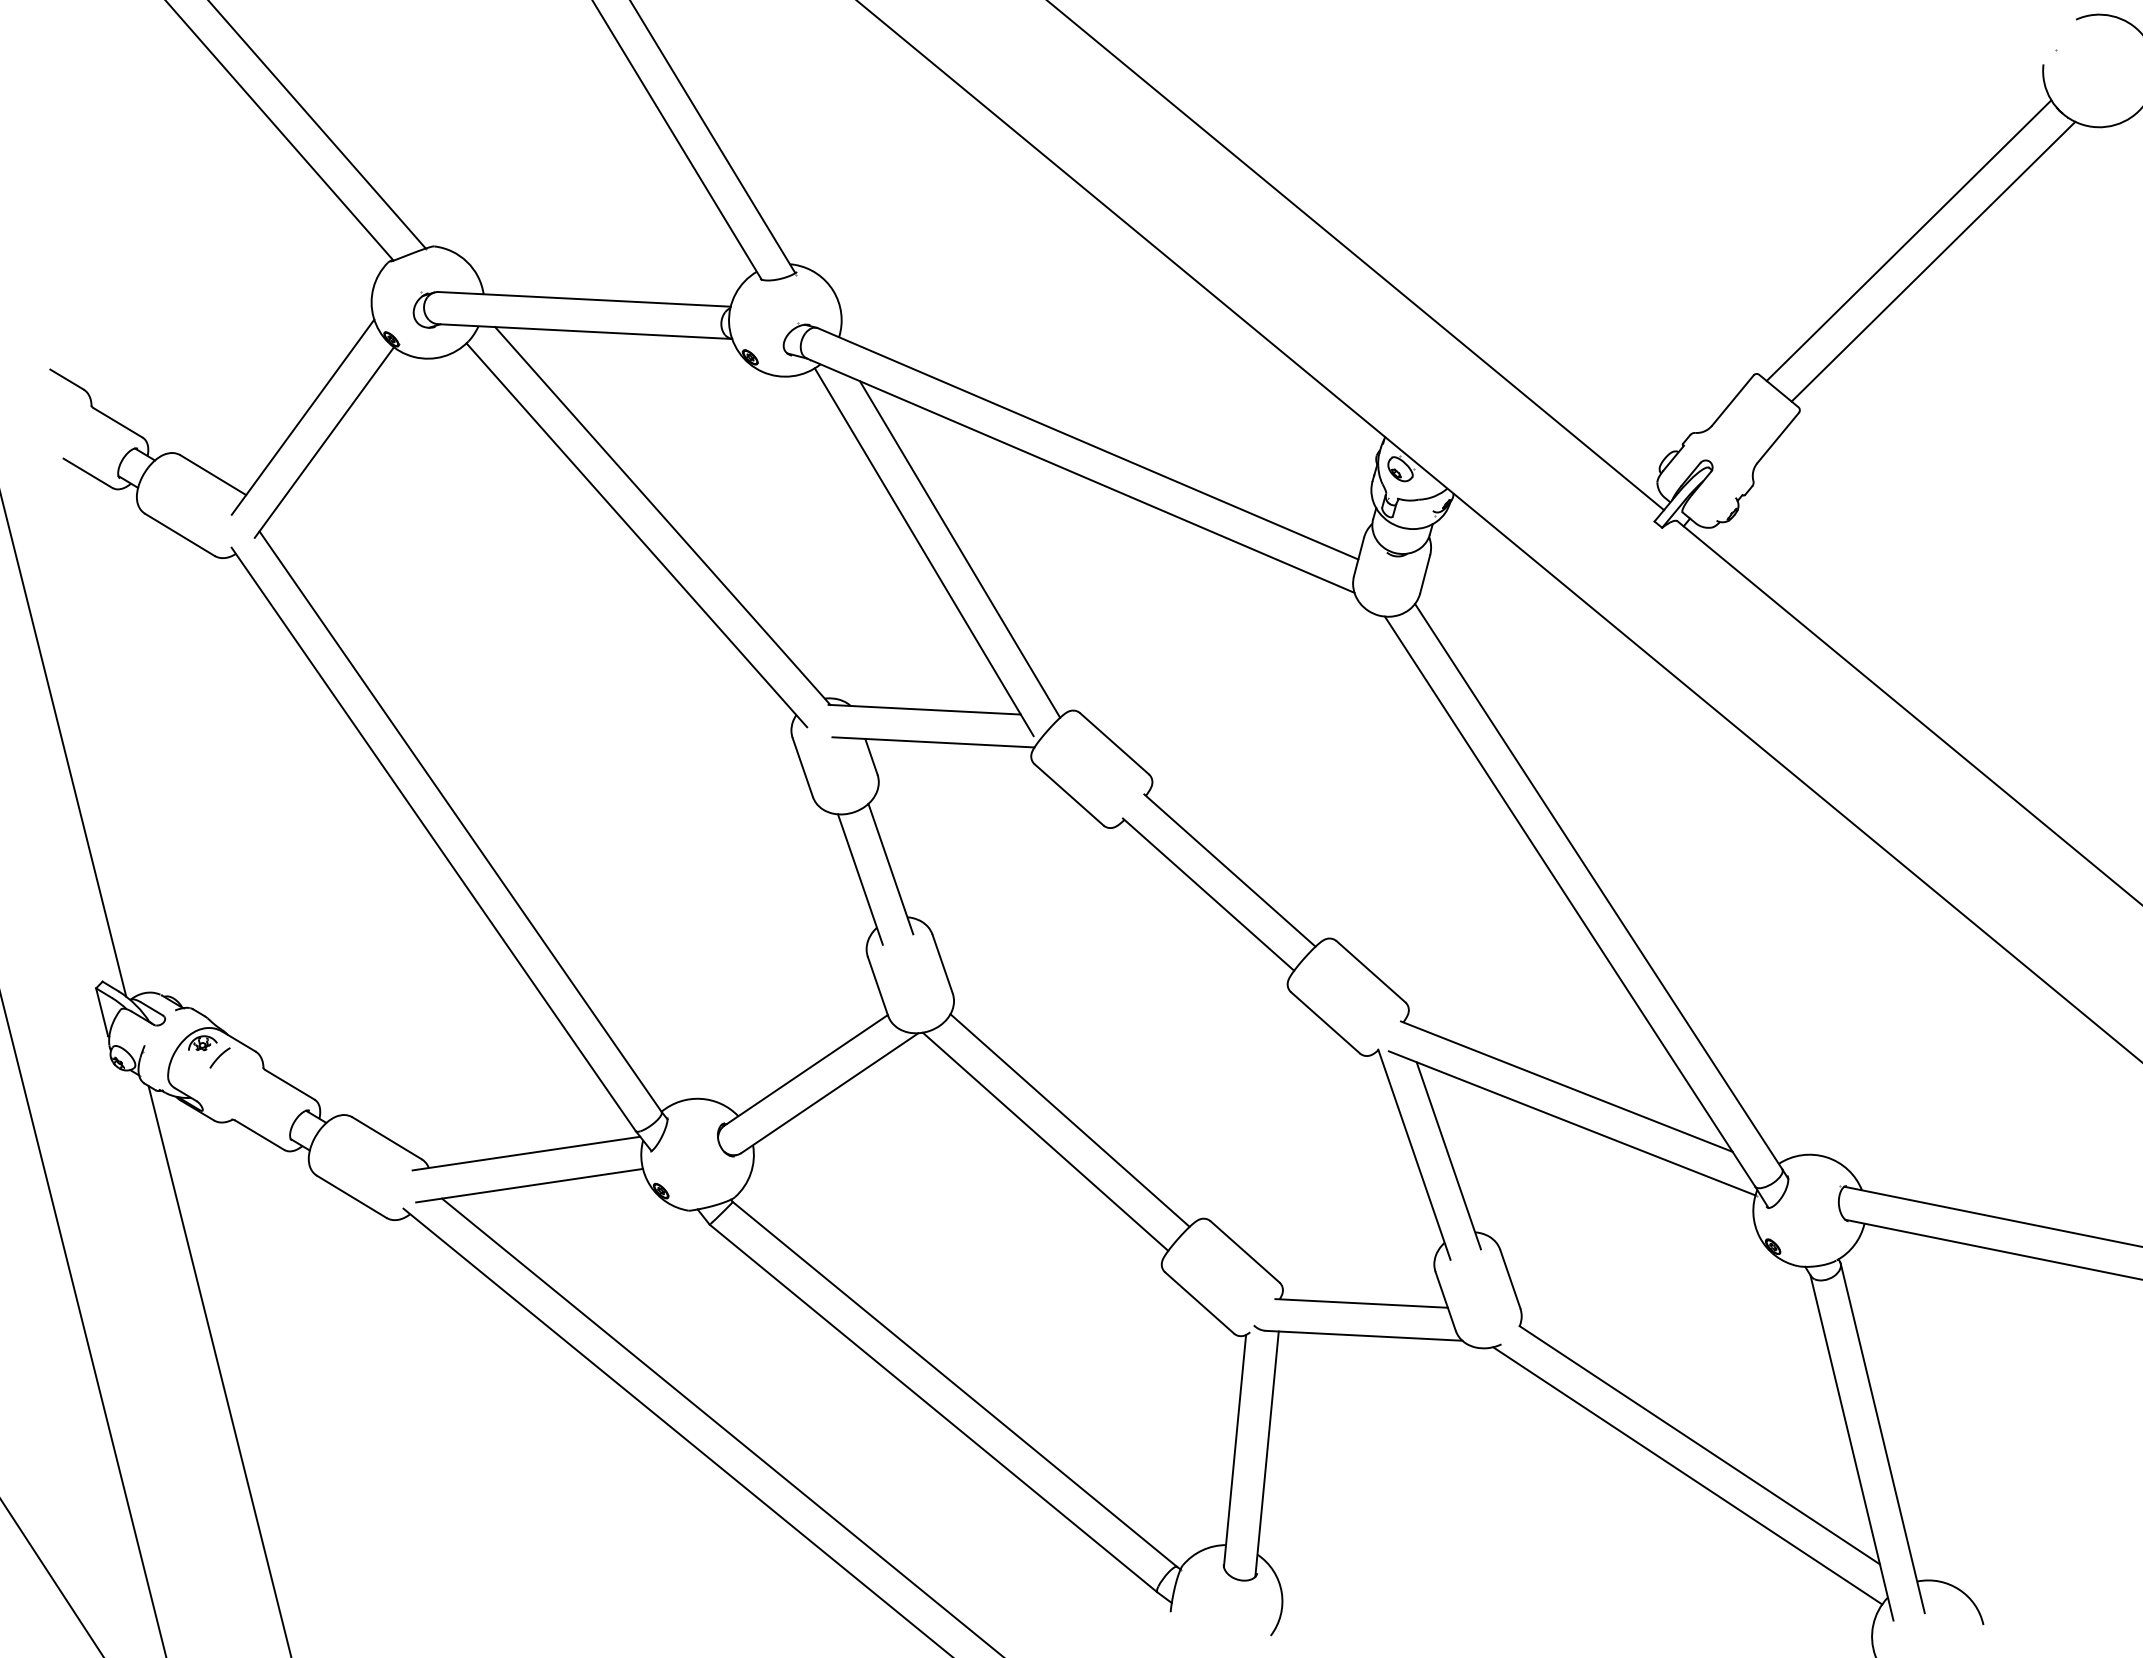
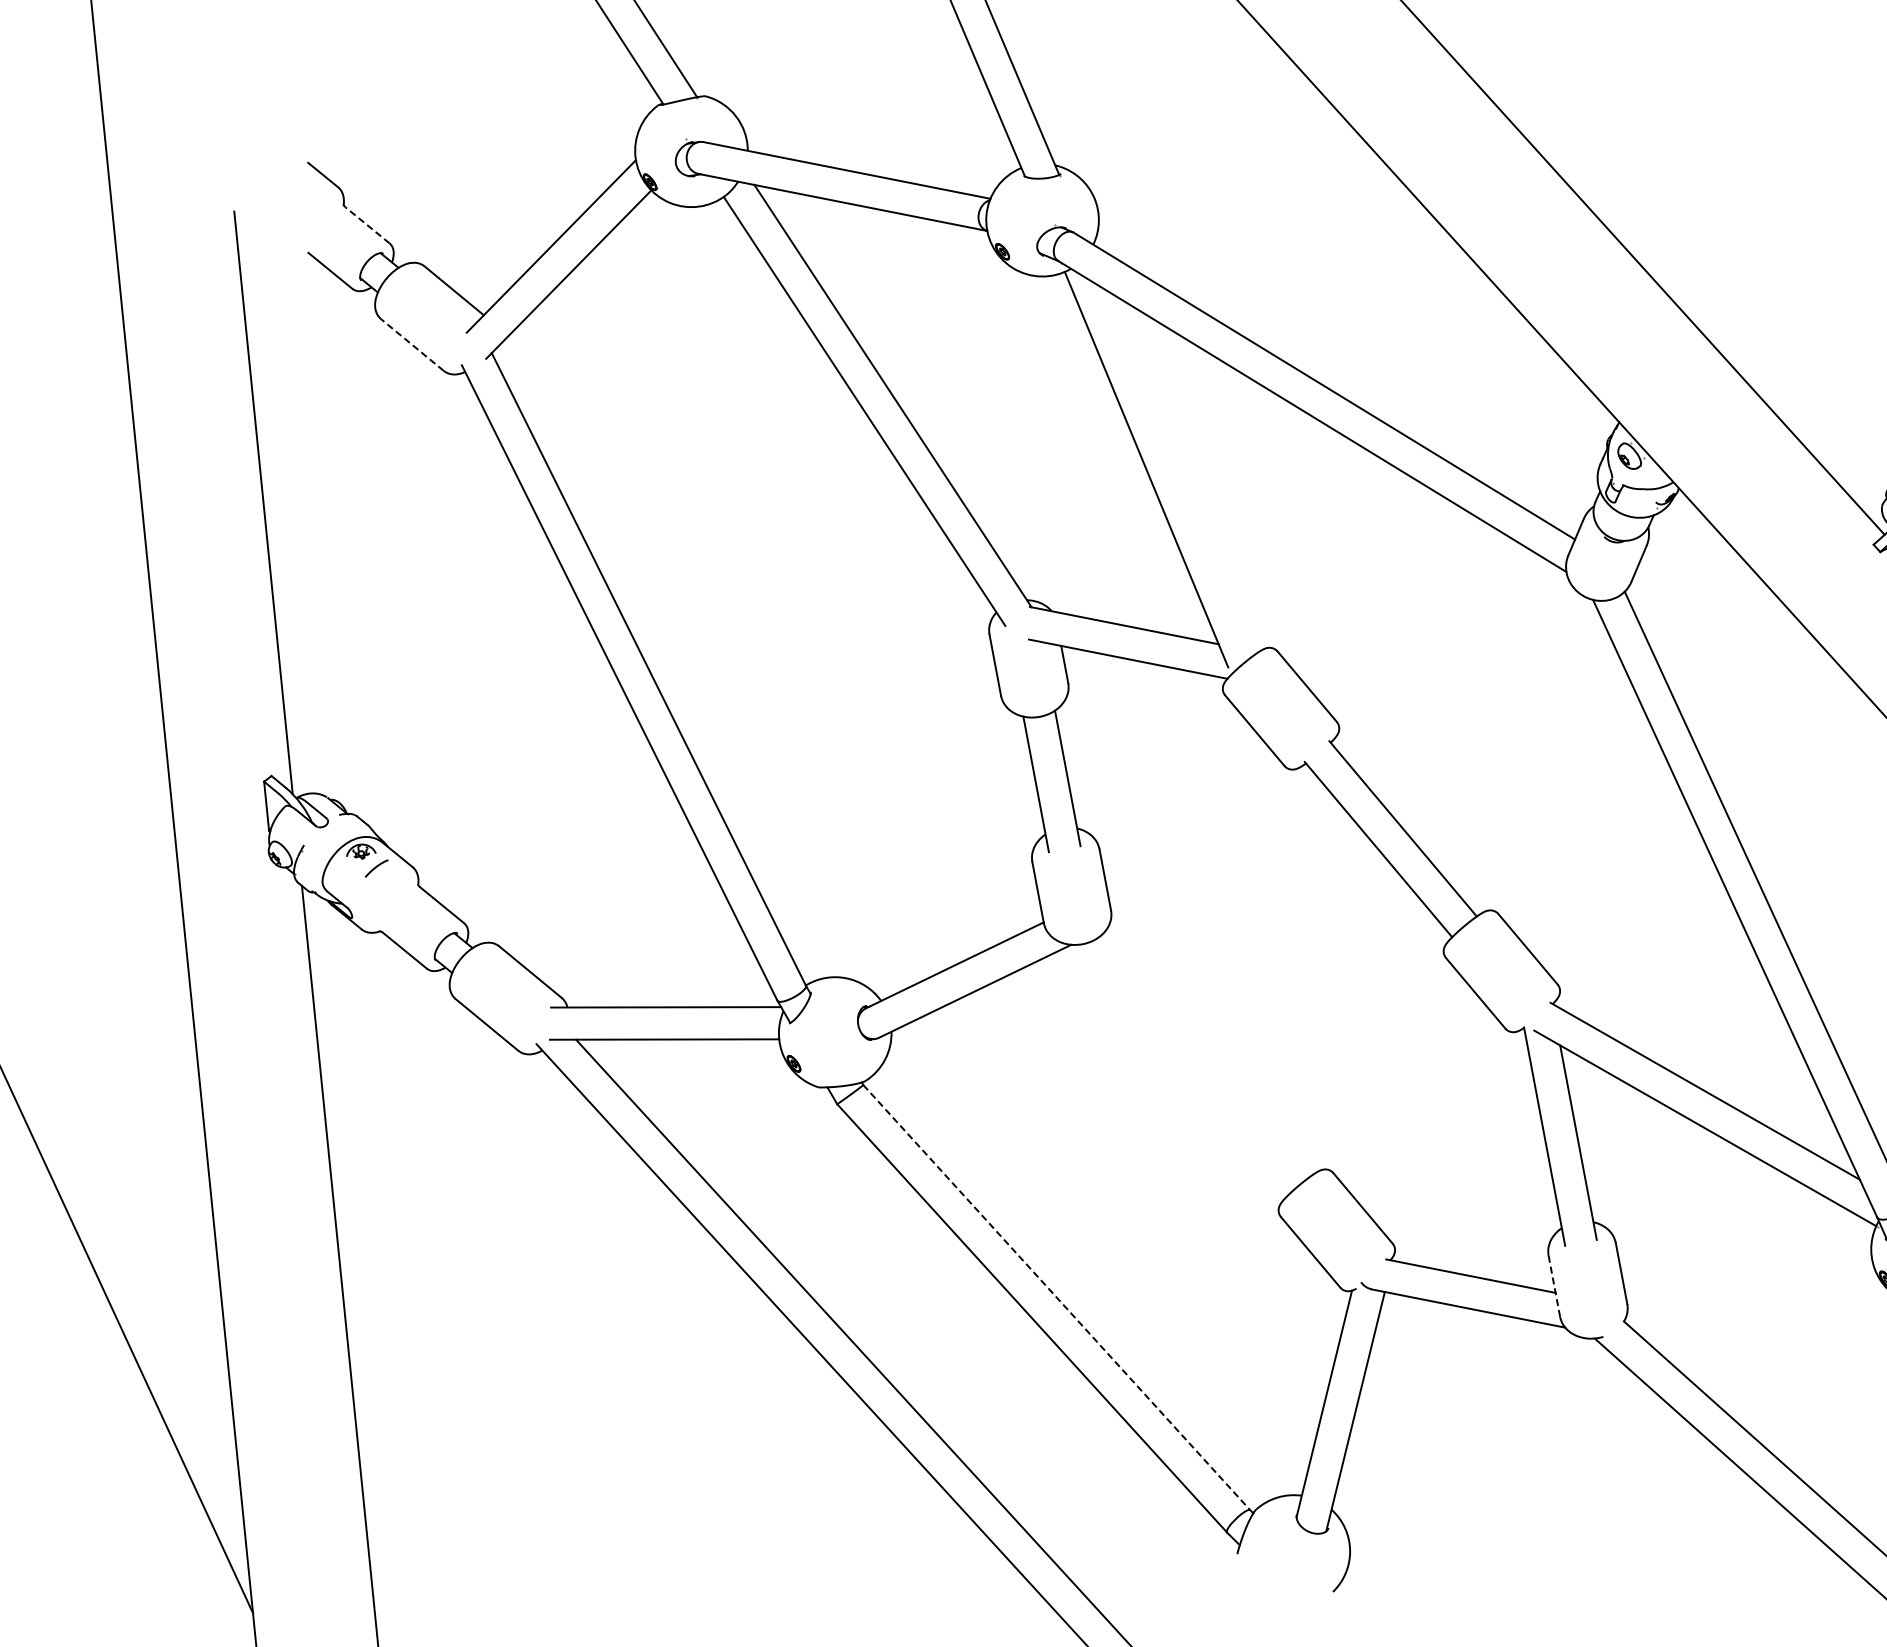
line: (117, 422) -> (366, 224), solid -> dashed
line: (179, 534) -> (412, 344), solid -> dashed
line: (959, 549) -> (1181, 472), removed
line: (1069, 1120) -> (1208, 1052), removed
line: (1045, 1141) -> (1181, 1070), removed
line: (1445, 1300) -> (1554, 1285), solid -> dashed
line: (955, 1384) -> (1057, 1297), solid -> dashed

